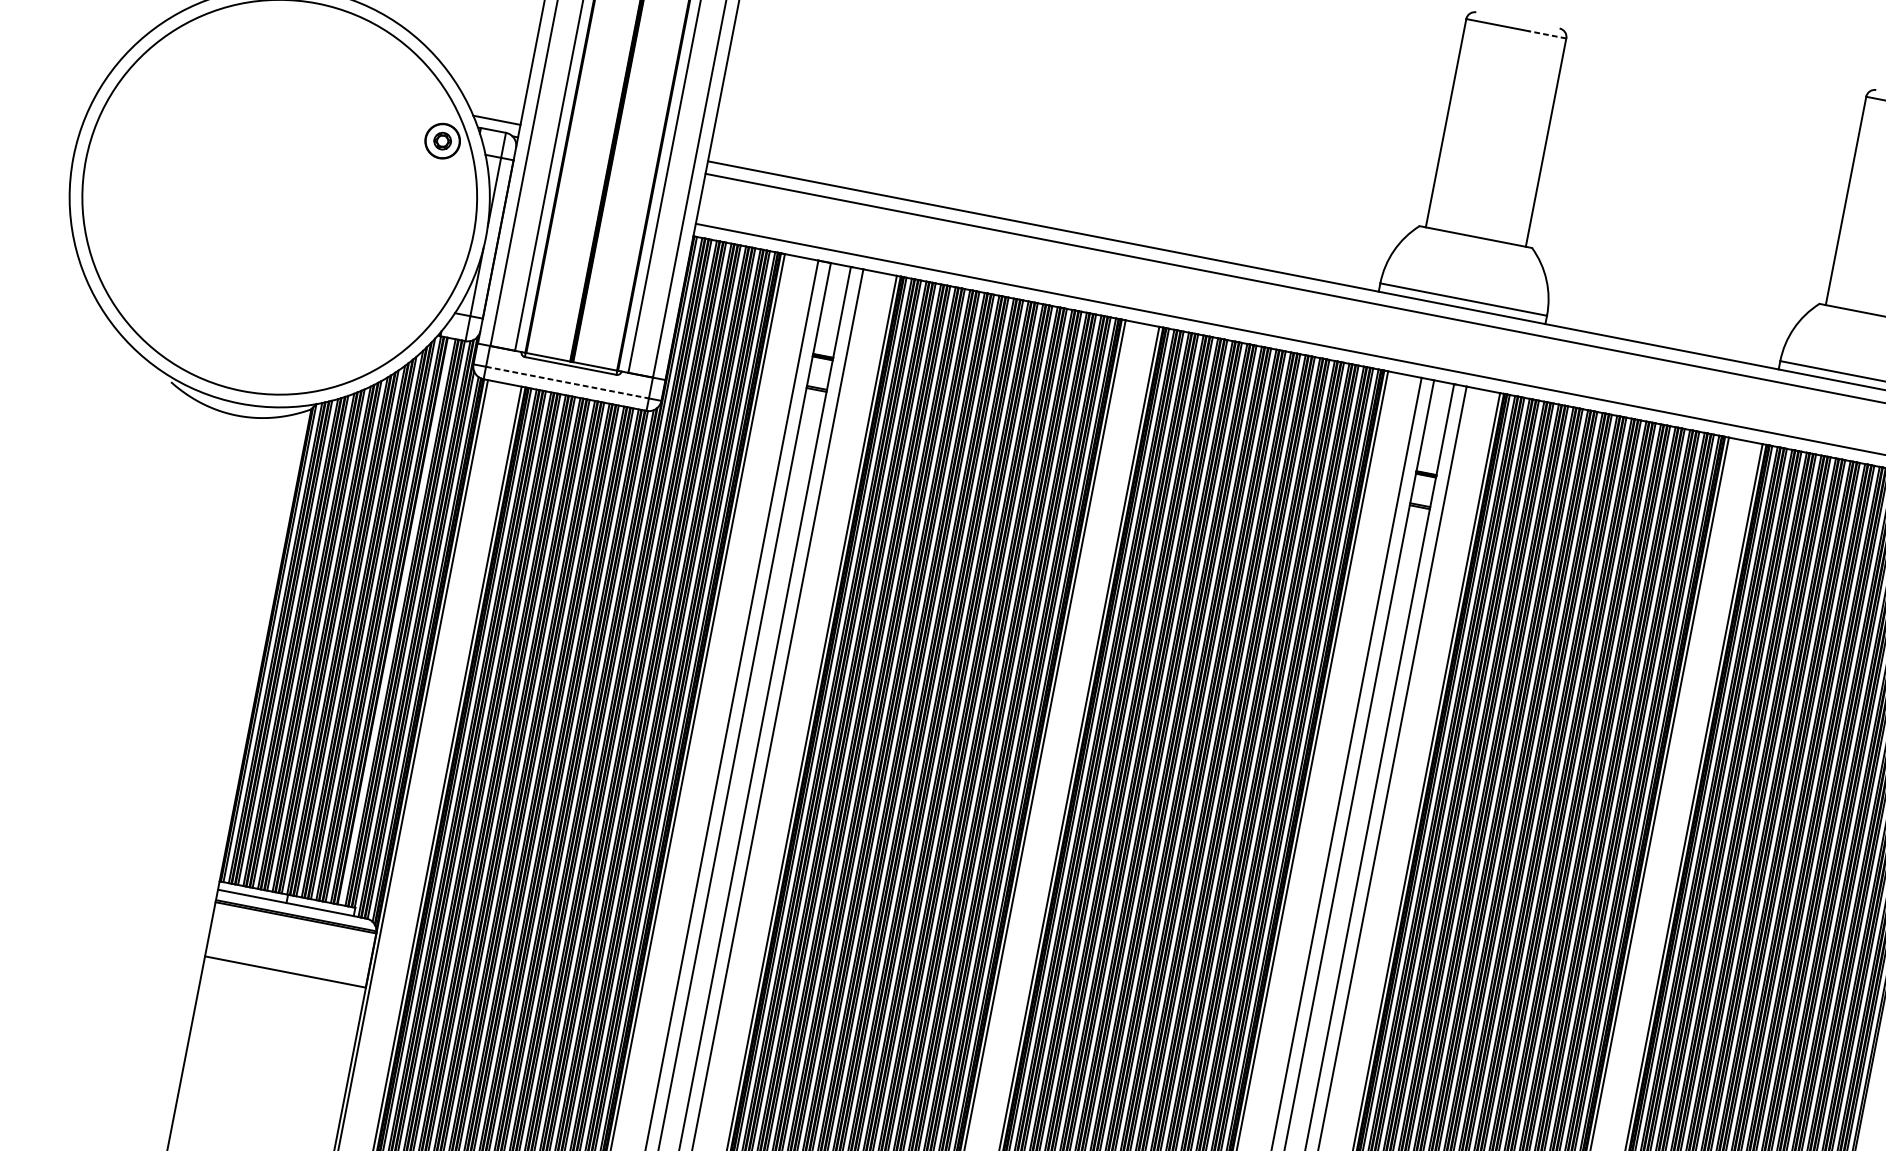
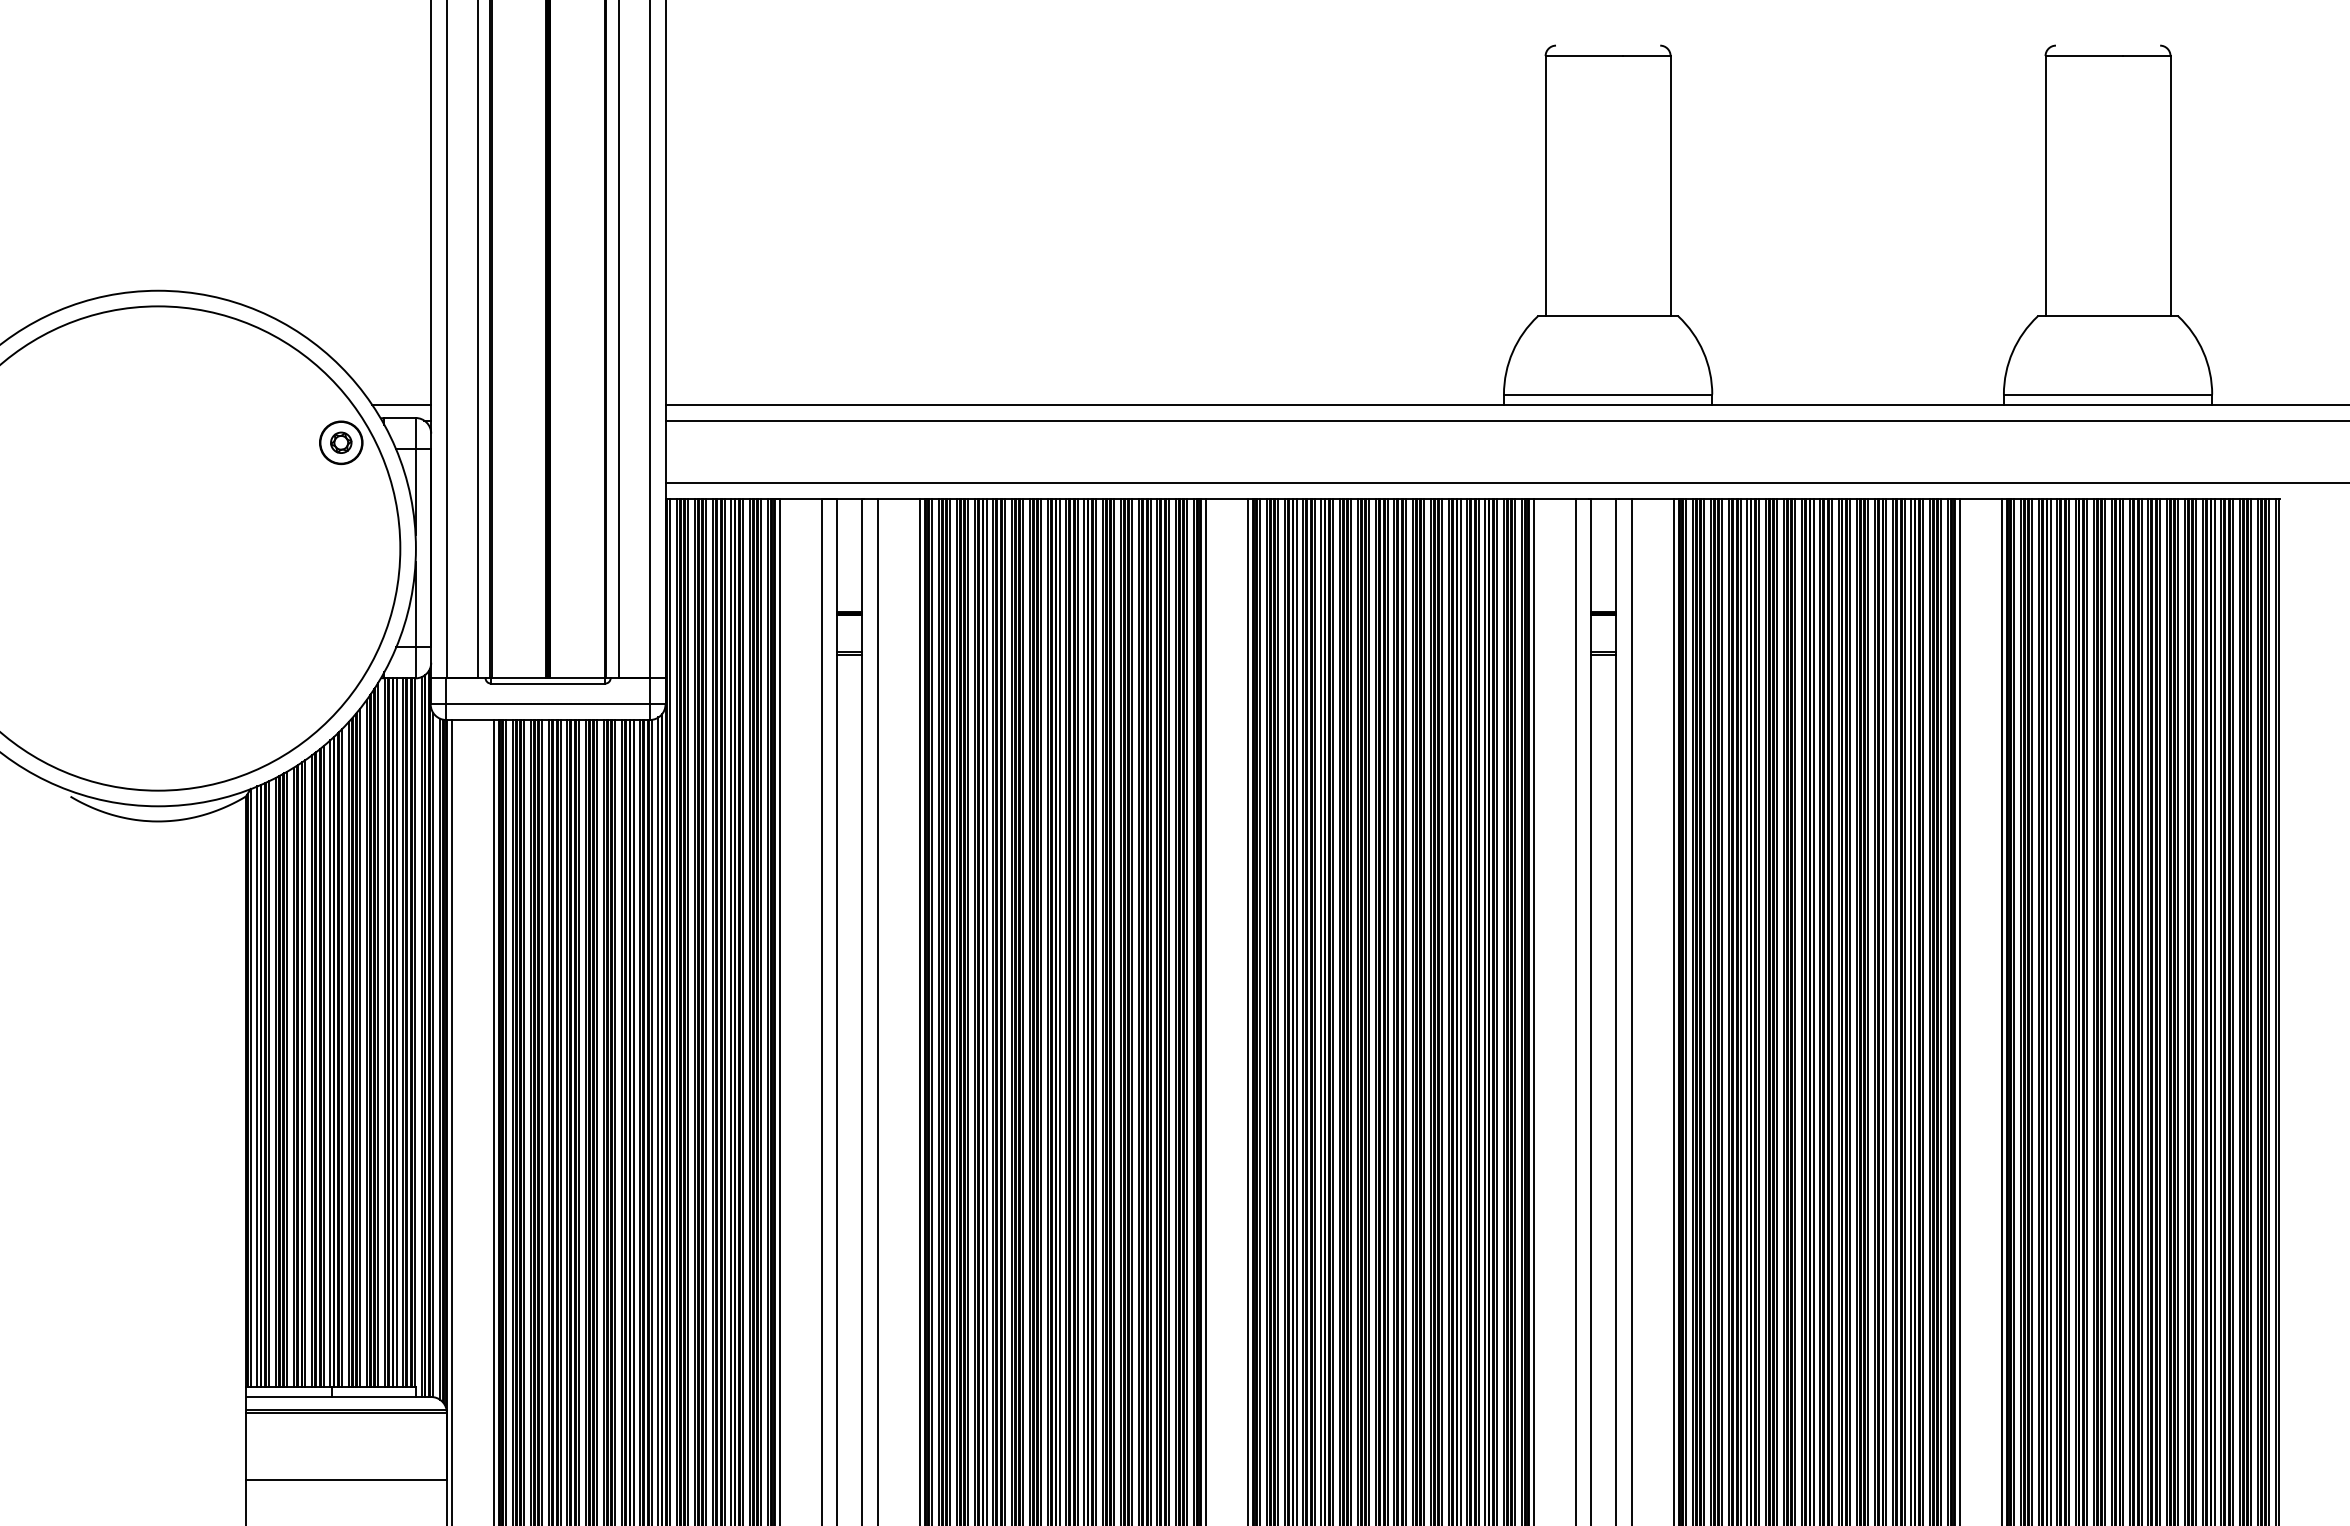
line: (1547, 35) -> (1647, 56), dashed -> solid
line: (567, 382) -> (548, 704), dashed -> solid
line: (395, 621) -> (396, 1032), added

